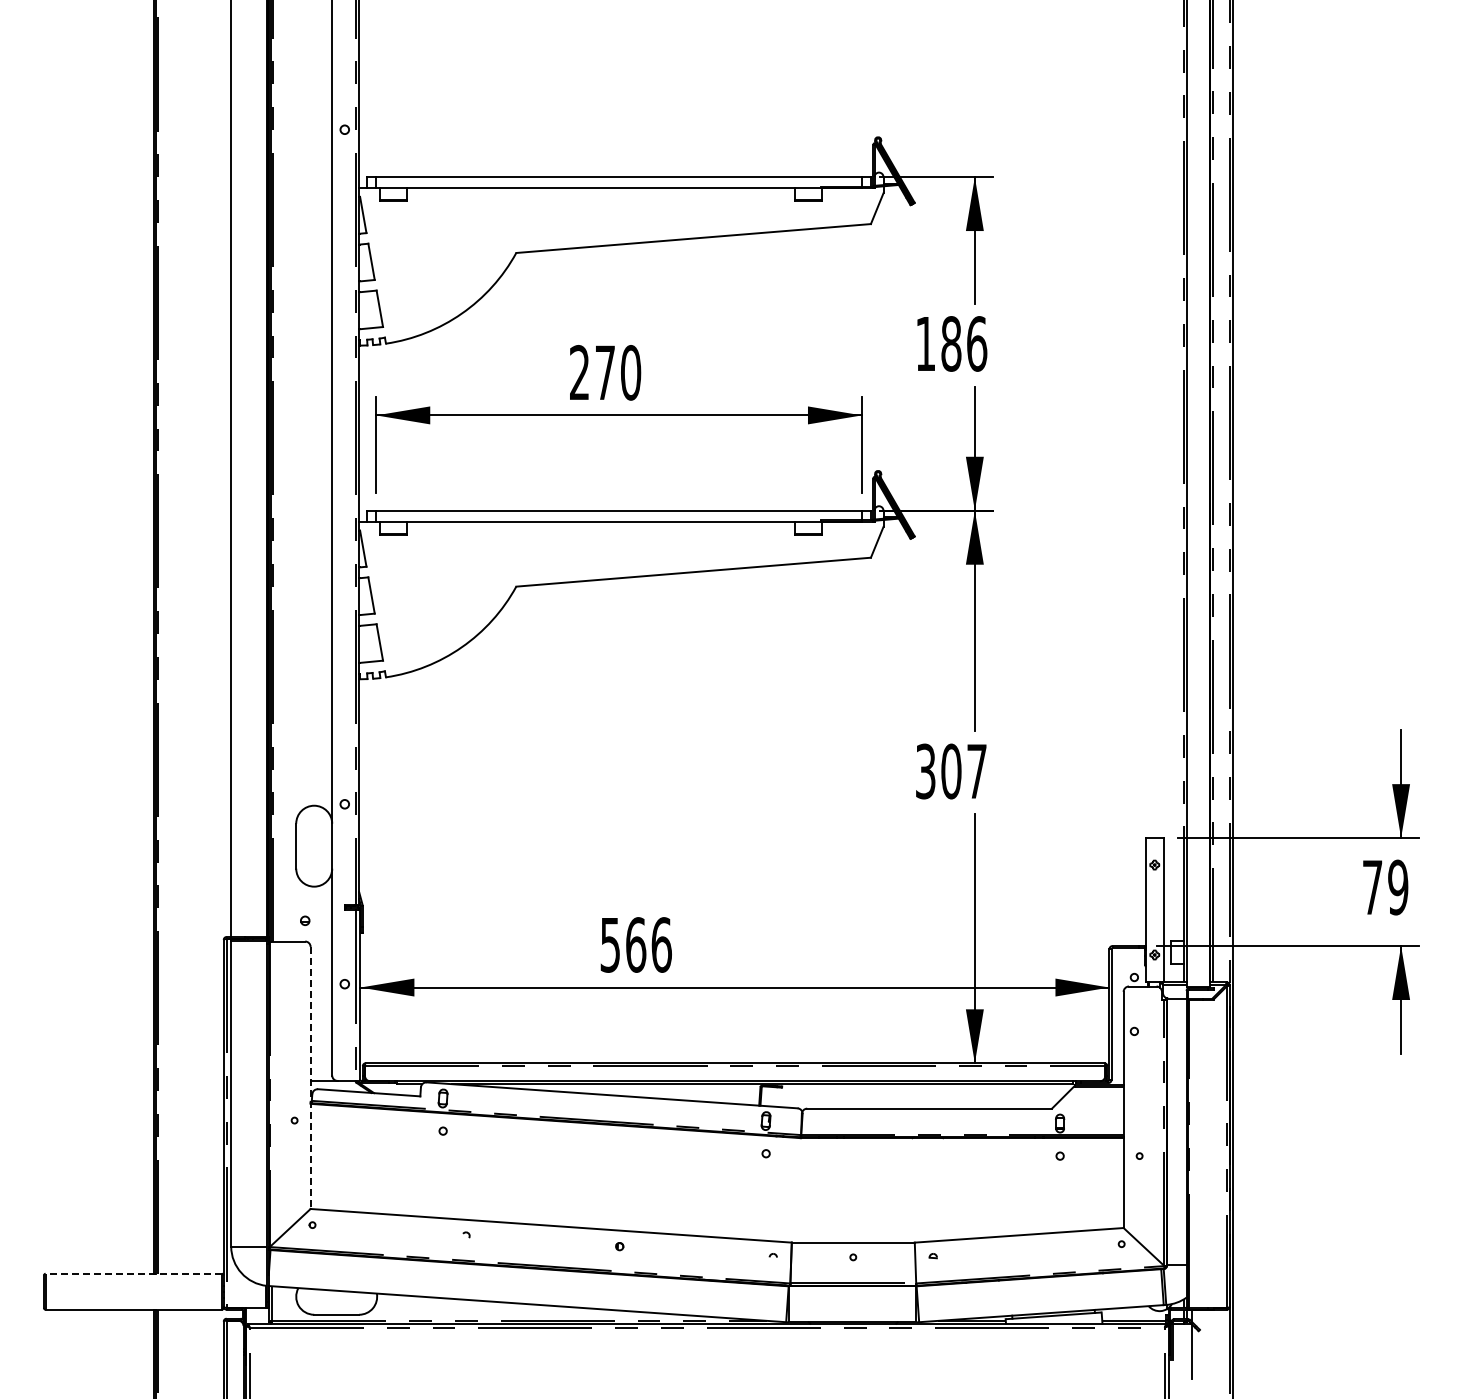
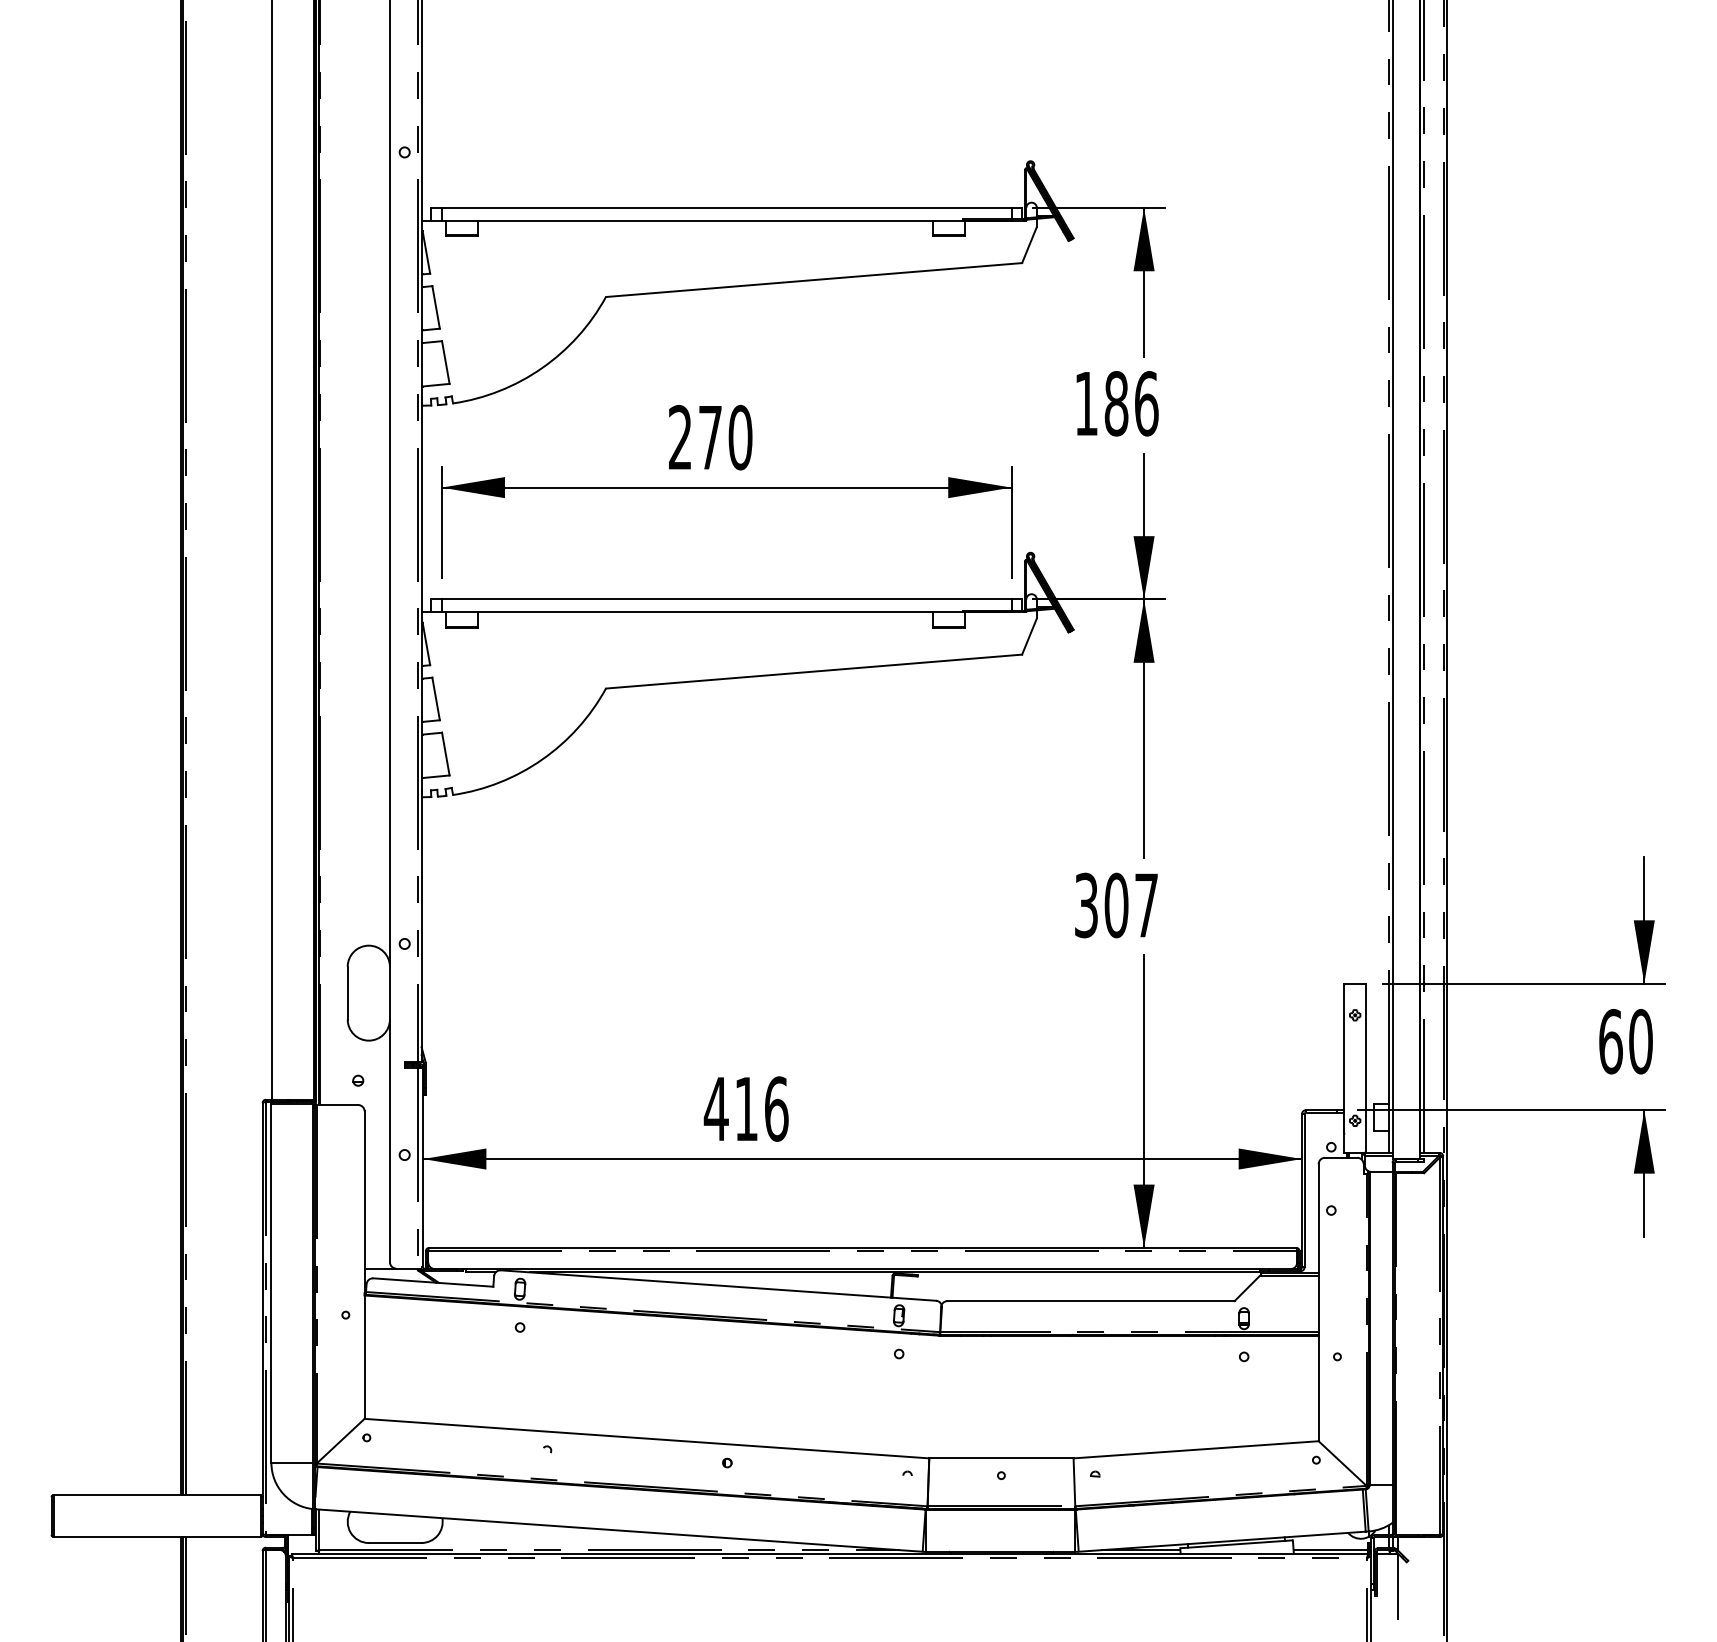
text: (1385, 887) -> (1625, 1041), 79 -> 60
text: (622, 944) -> (730, 1108), 566 -> 416
line: (310, 1078) -> (364, 1265), dashed -> solid
line: (133, 1273) -> (156, 1494), dashed -> solid

